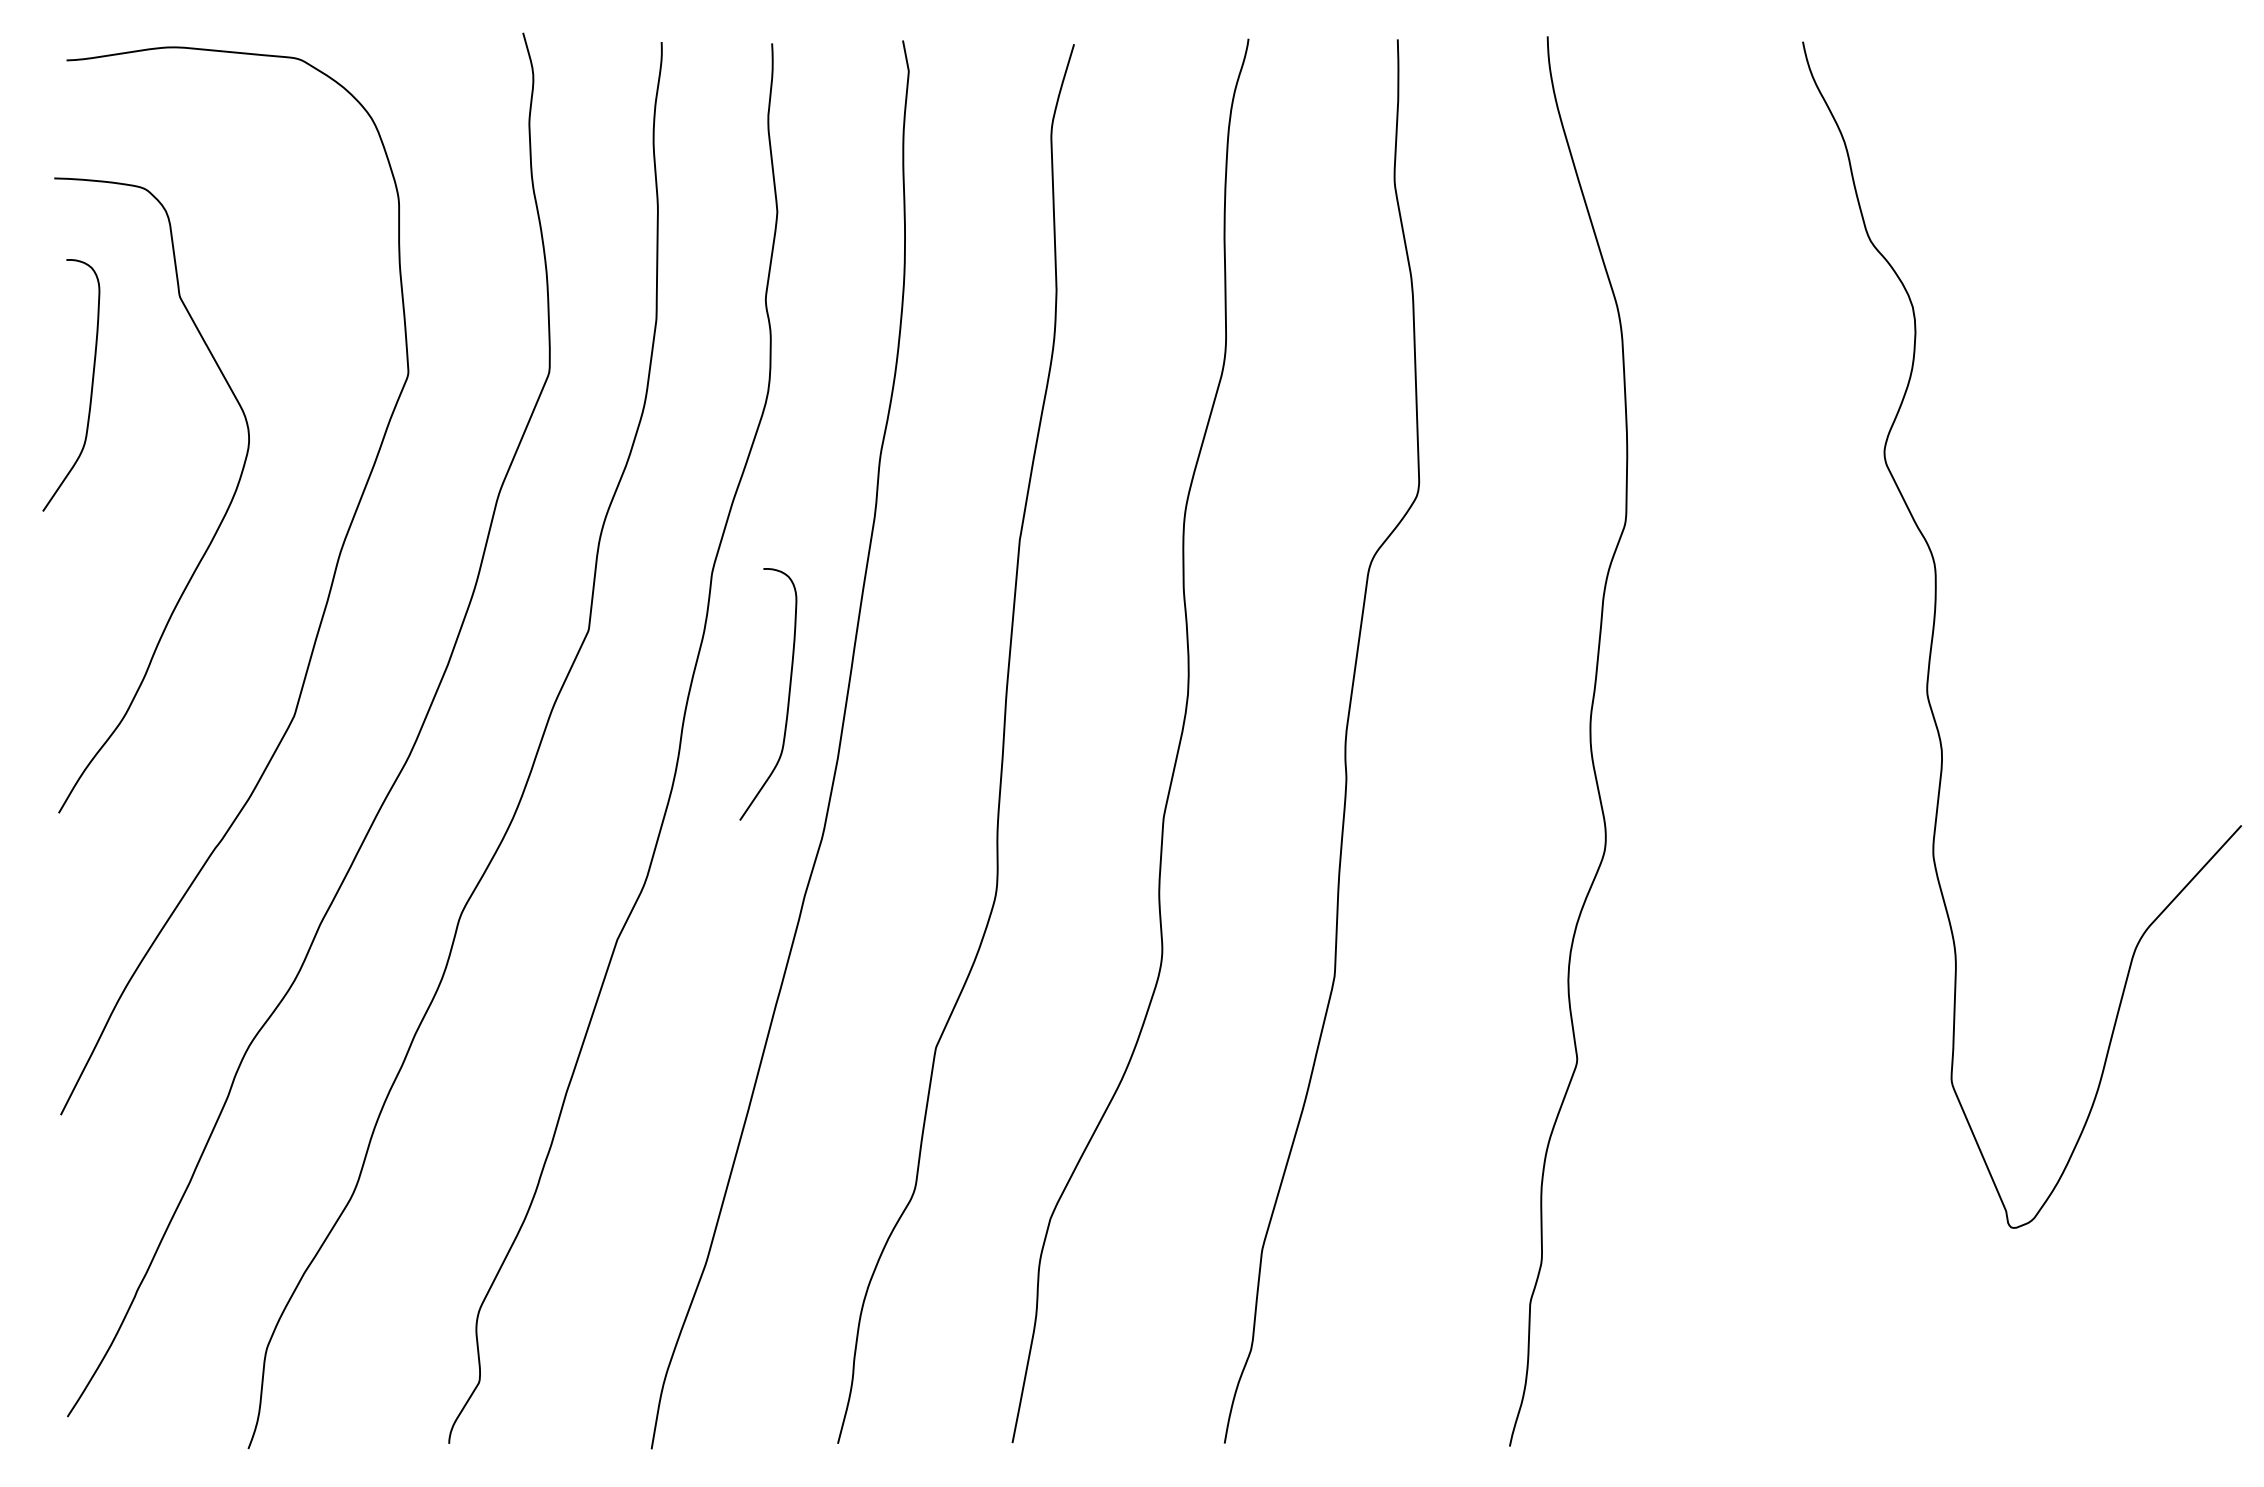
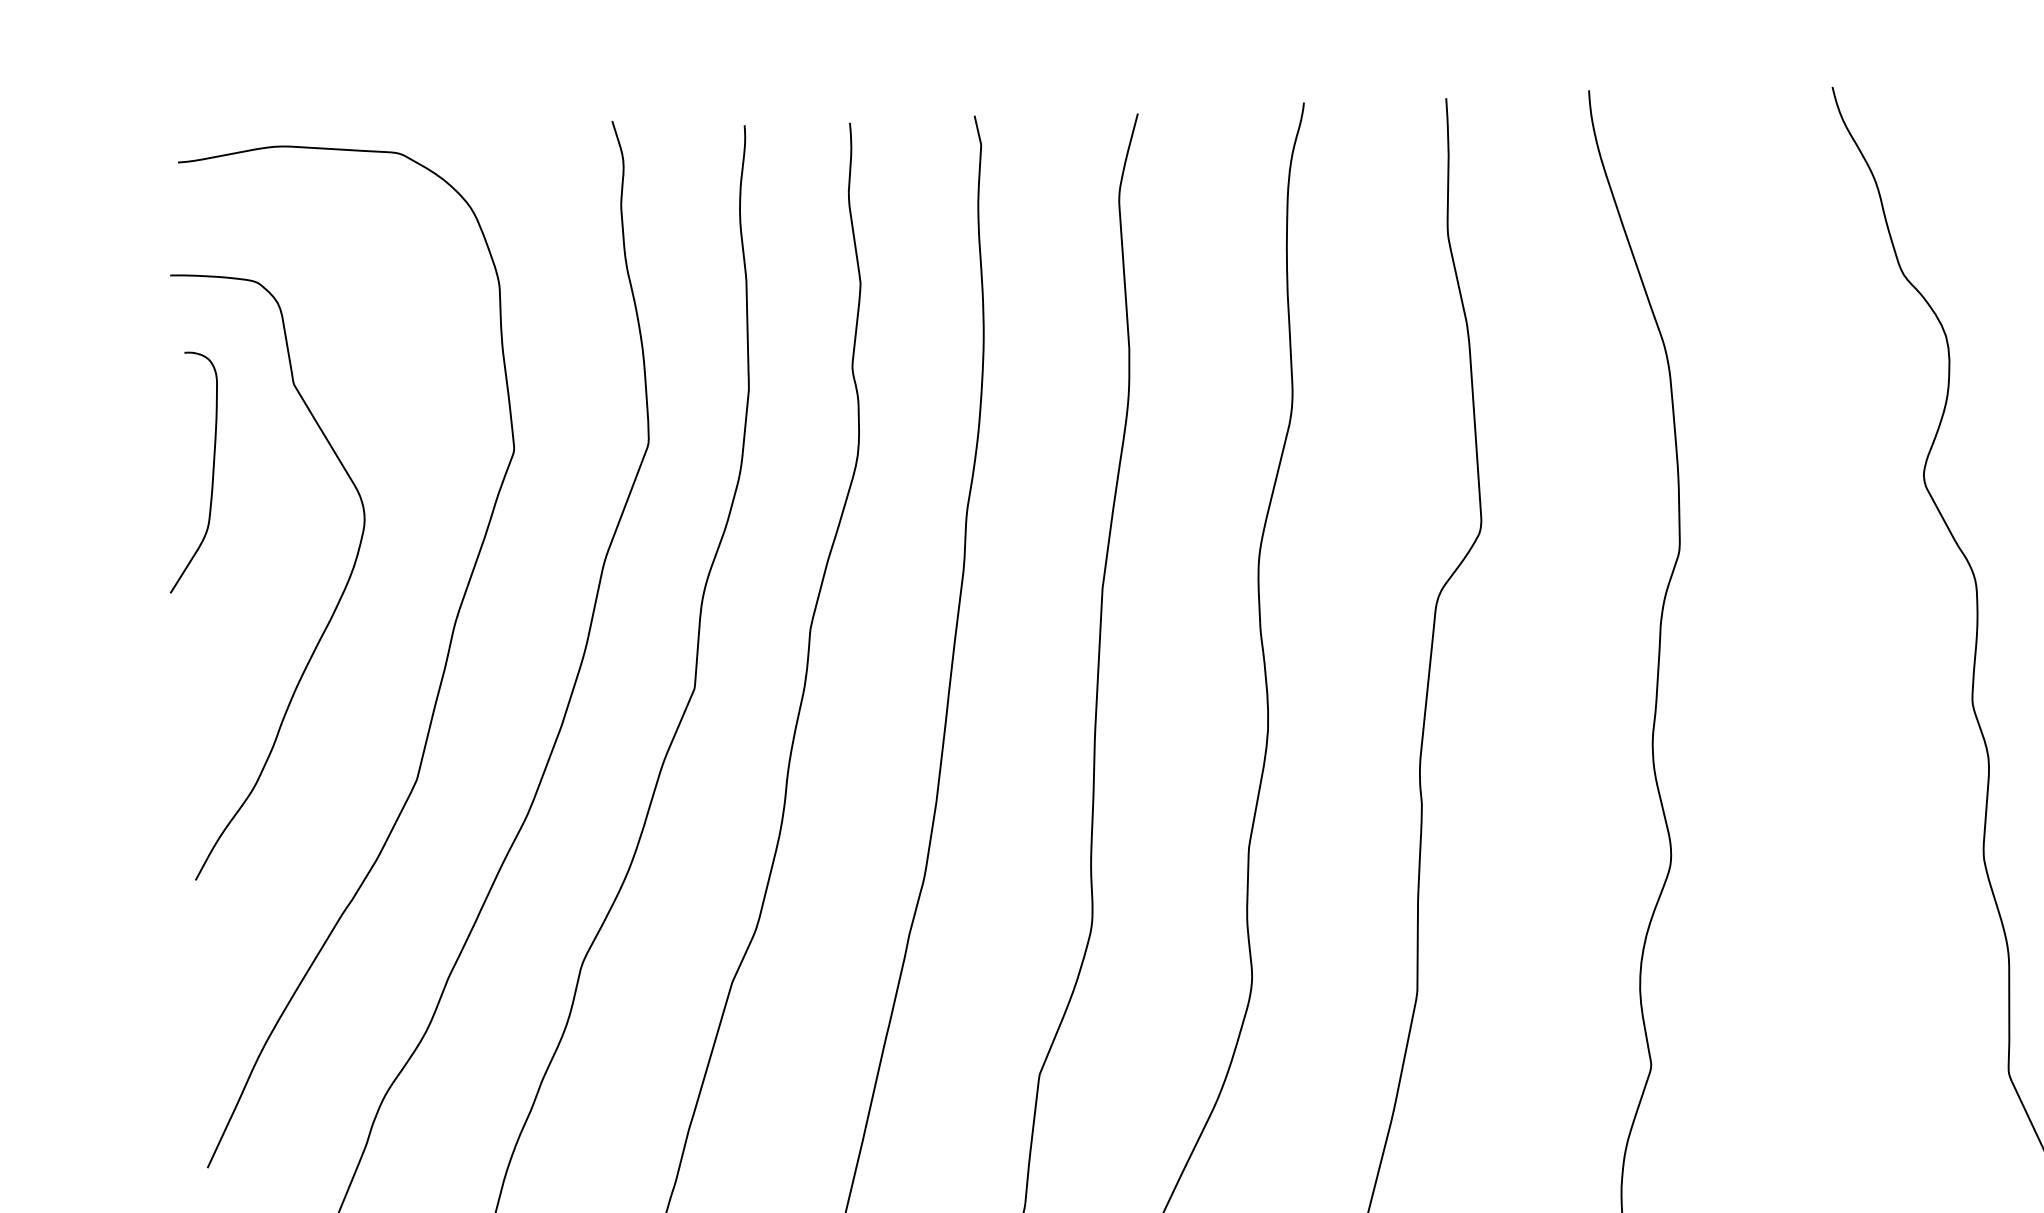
curve: (788, 694) -> (887, 742), removed

